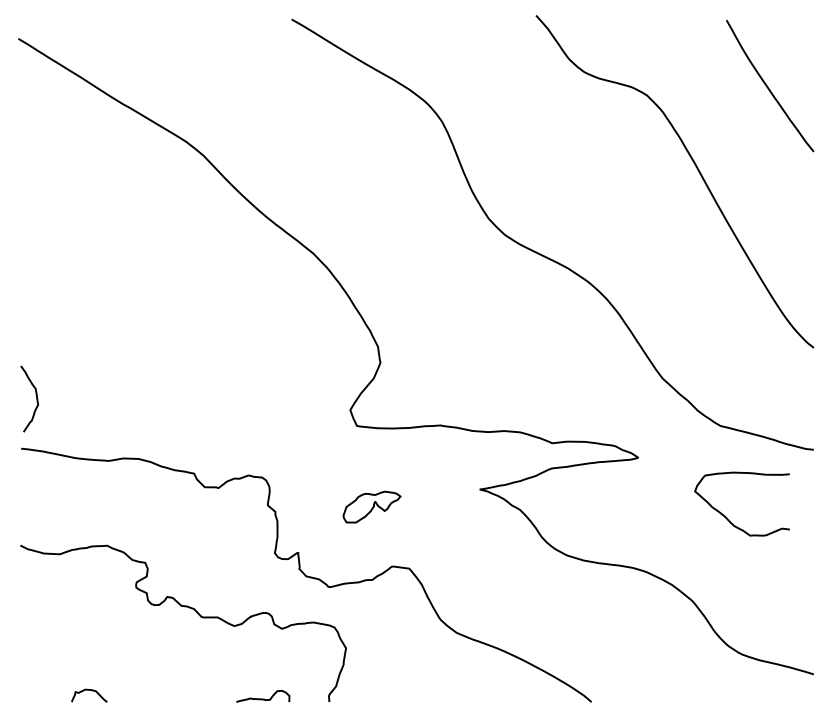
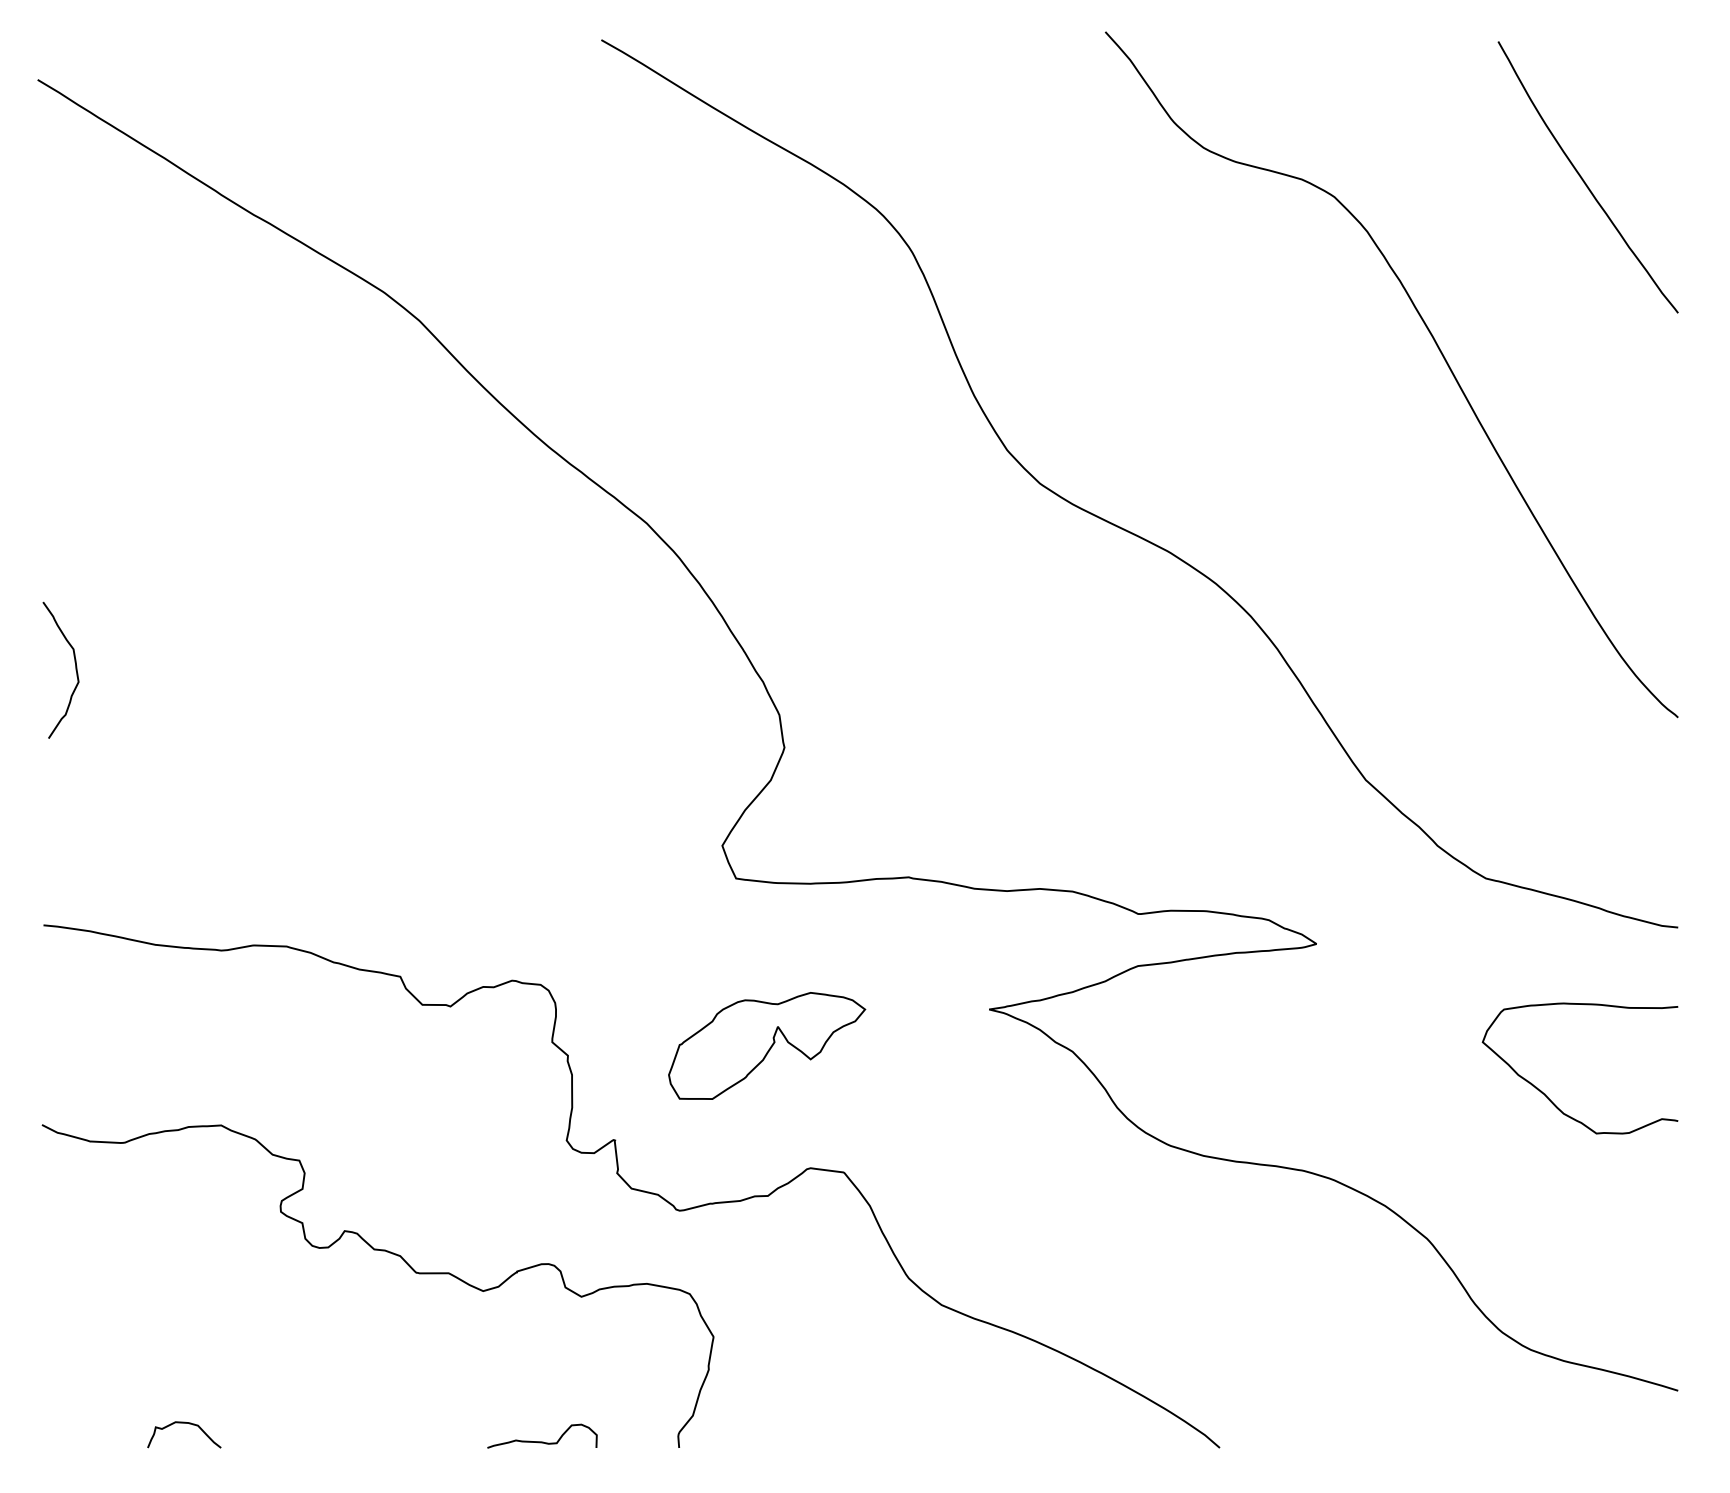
curve: (35, 395) -> (73, 662), moved
part: (371, 506) -> (766, 1044), size x1.67
curve: (727, 517) -> (1549, 1096), moved

